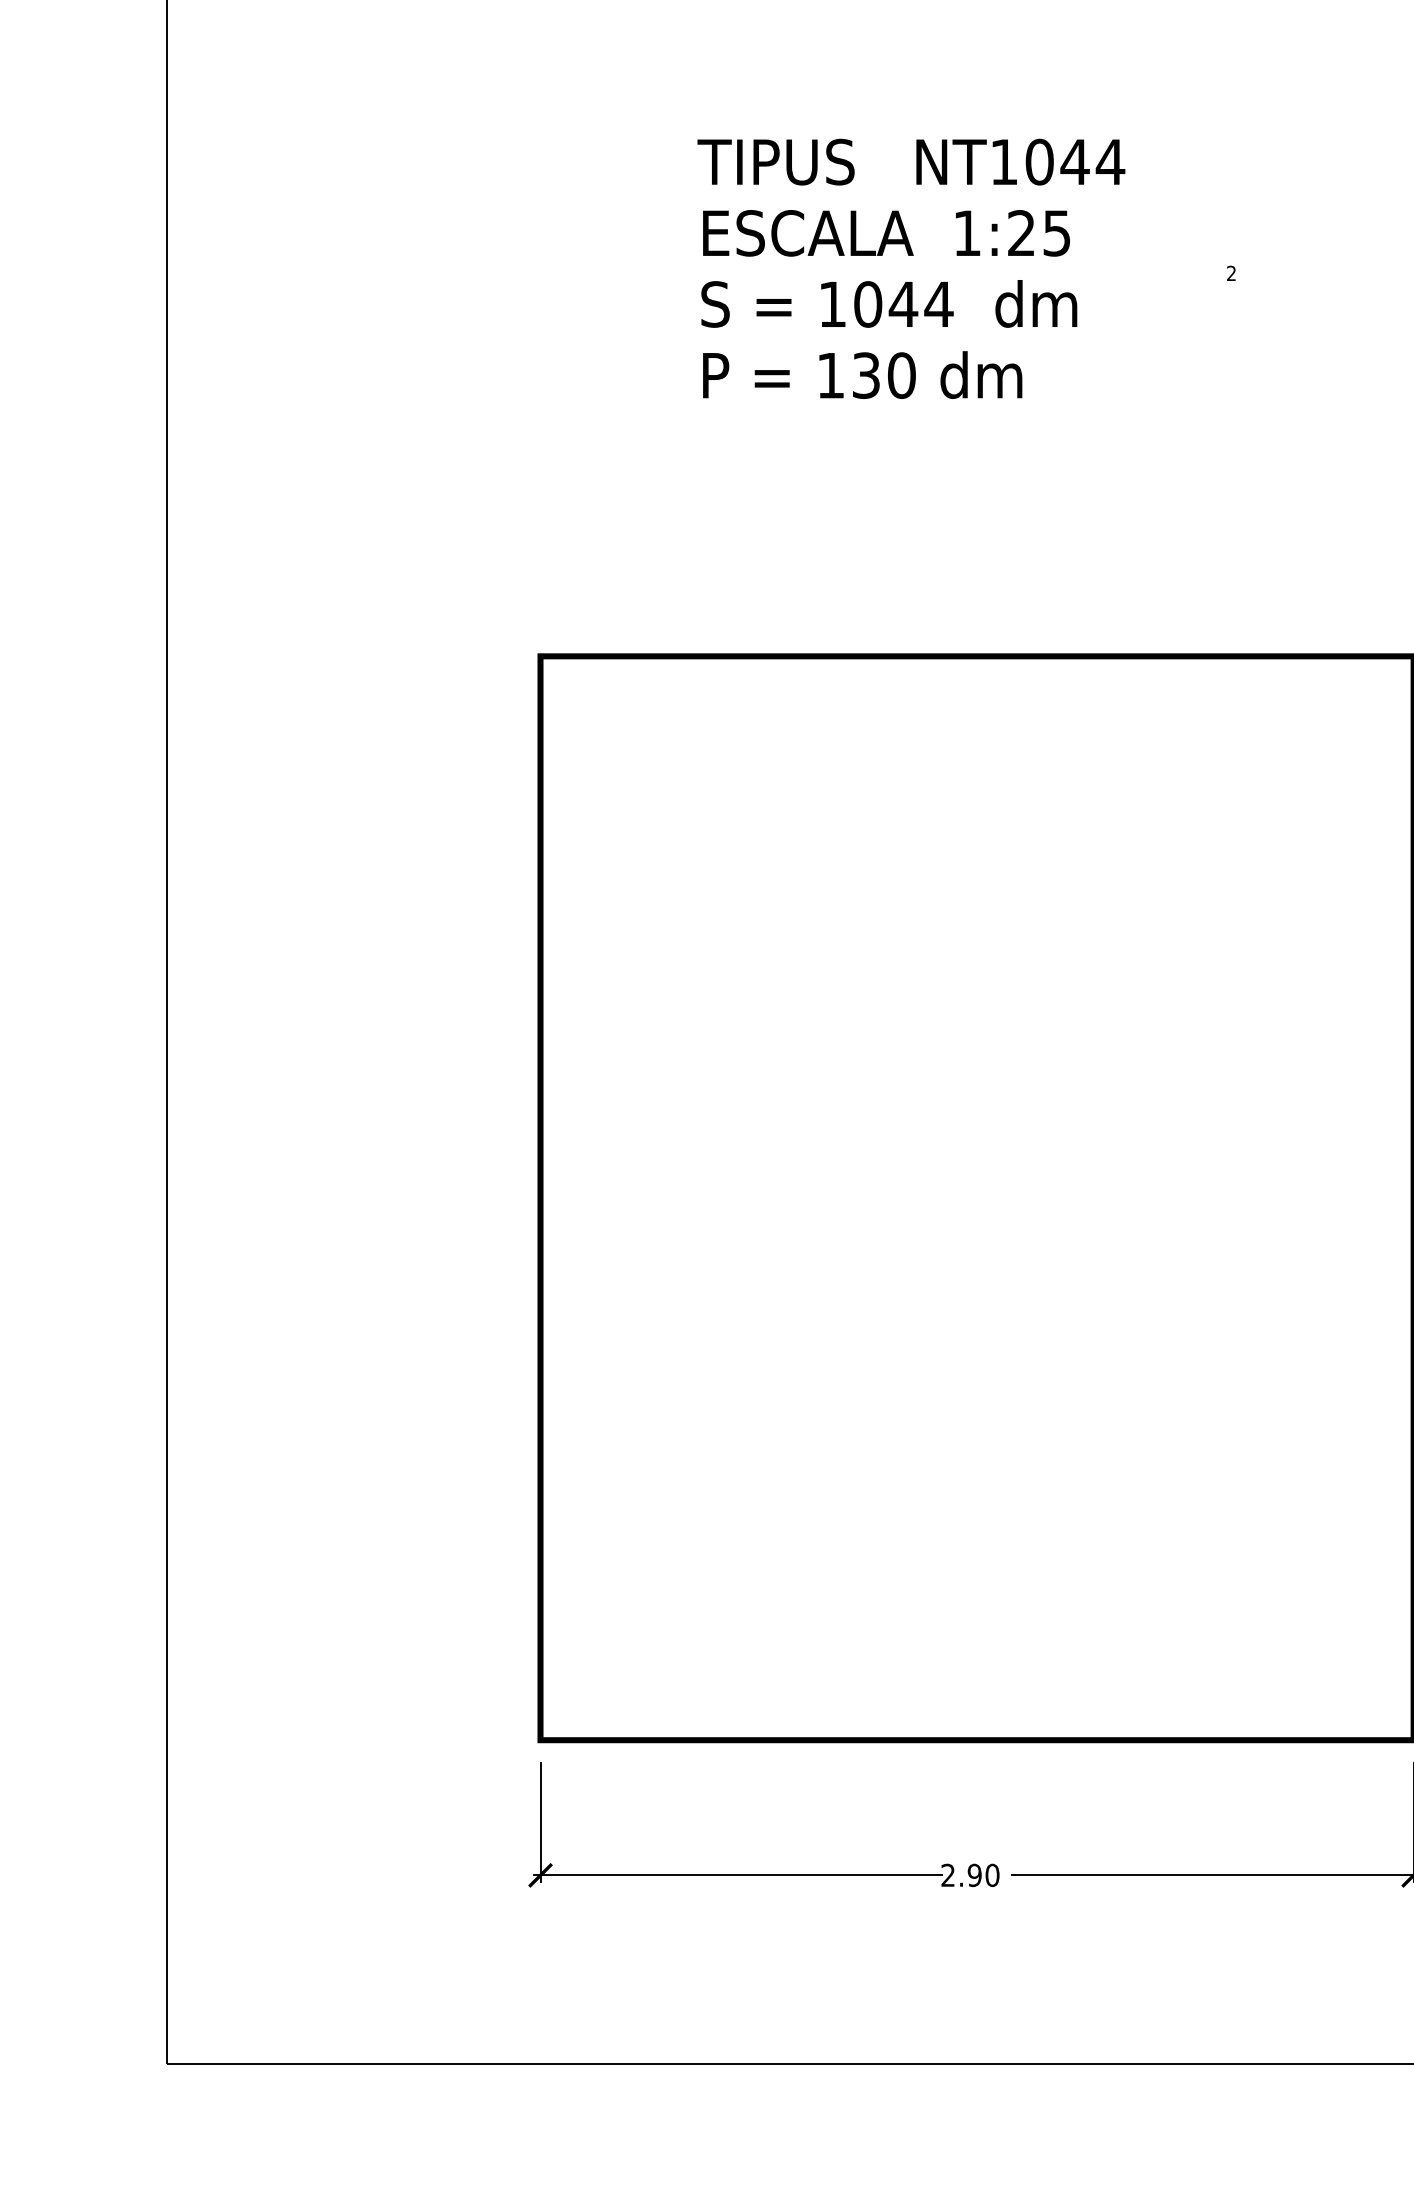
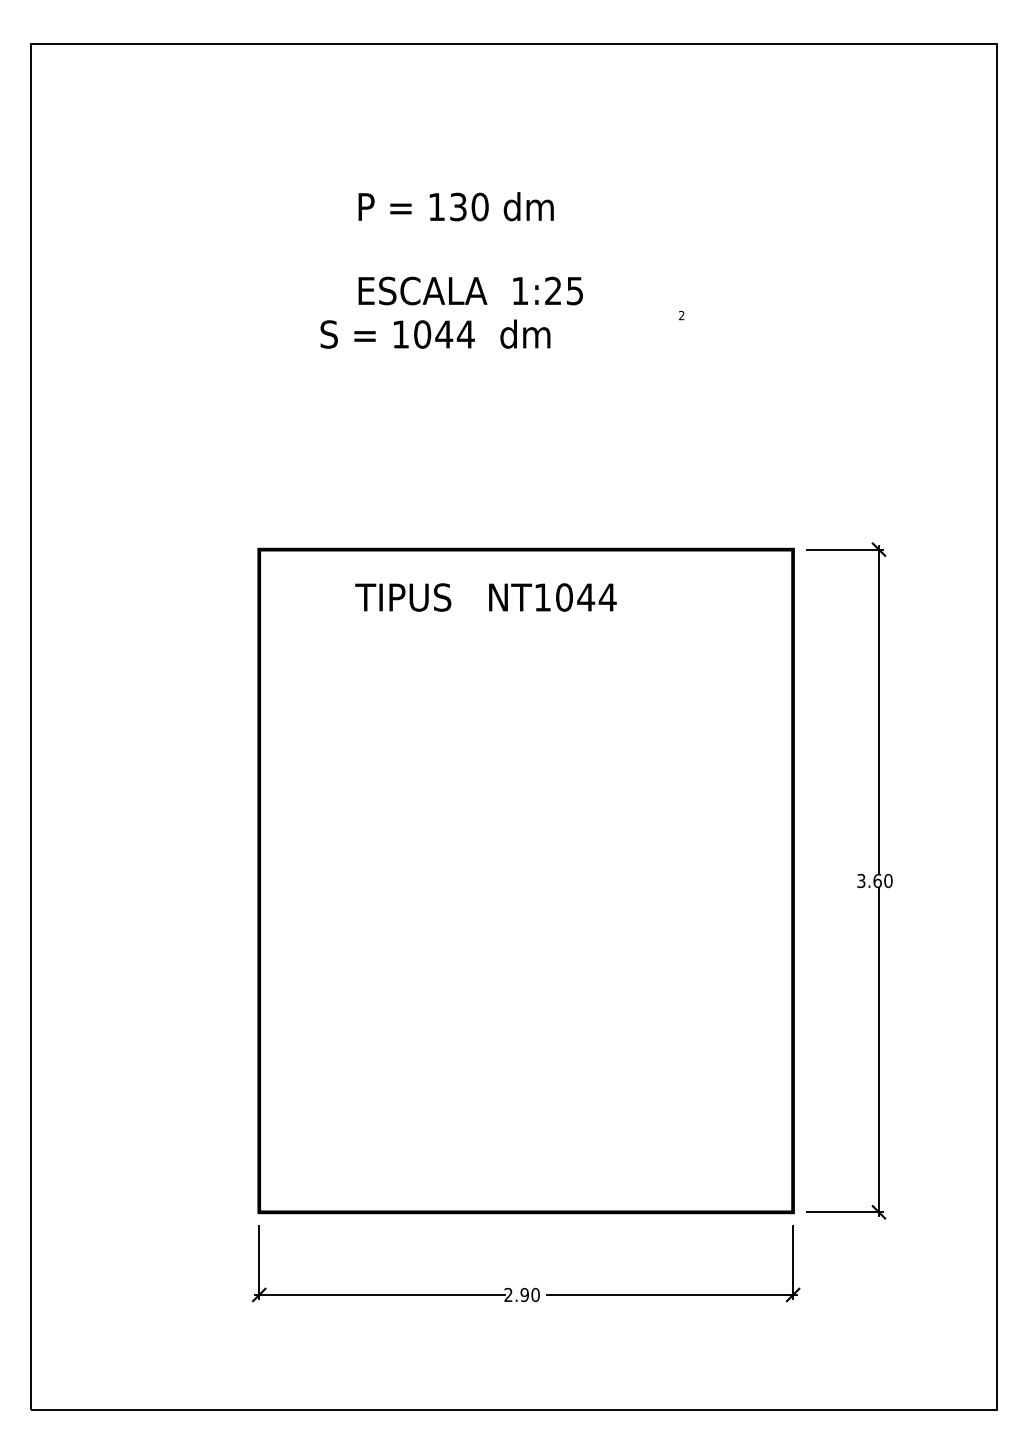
text: (910, 162) -> (485, 597), moved
text: (889, 302) -> (435, 333), moved
text: (861, 374) -> (455, 206), moved

